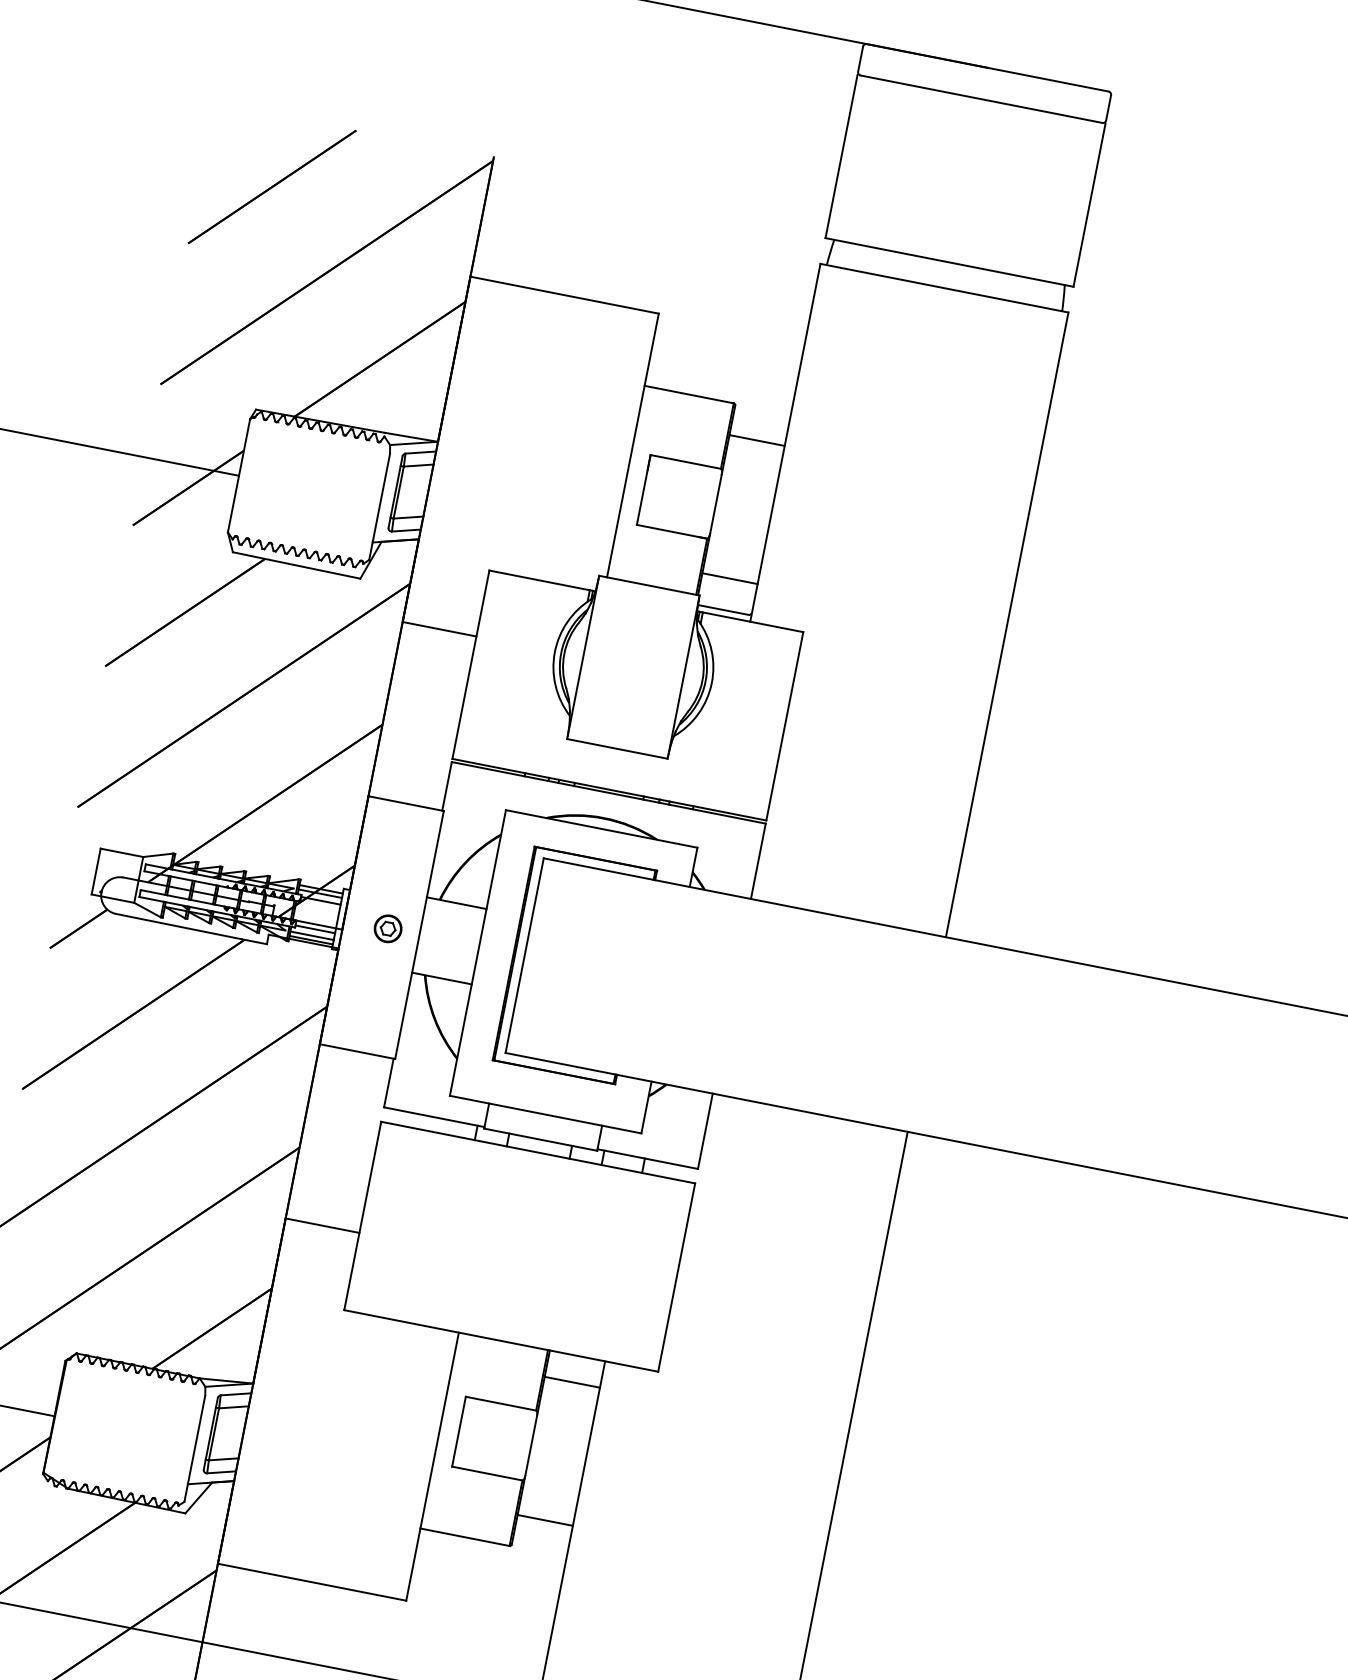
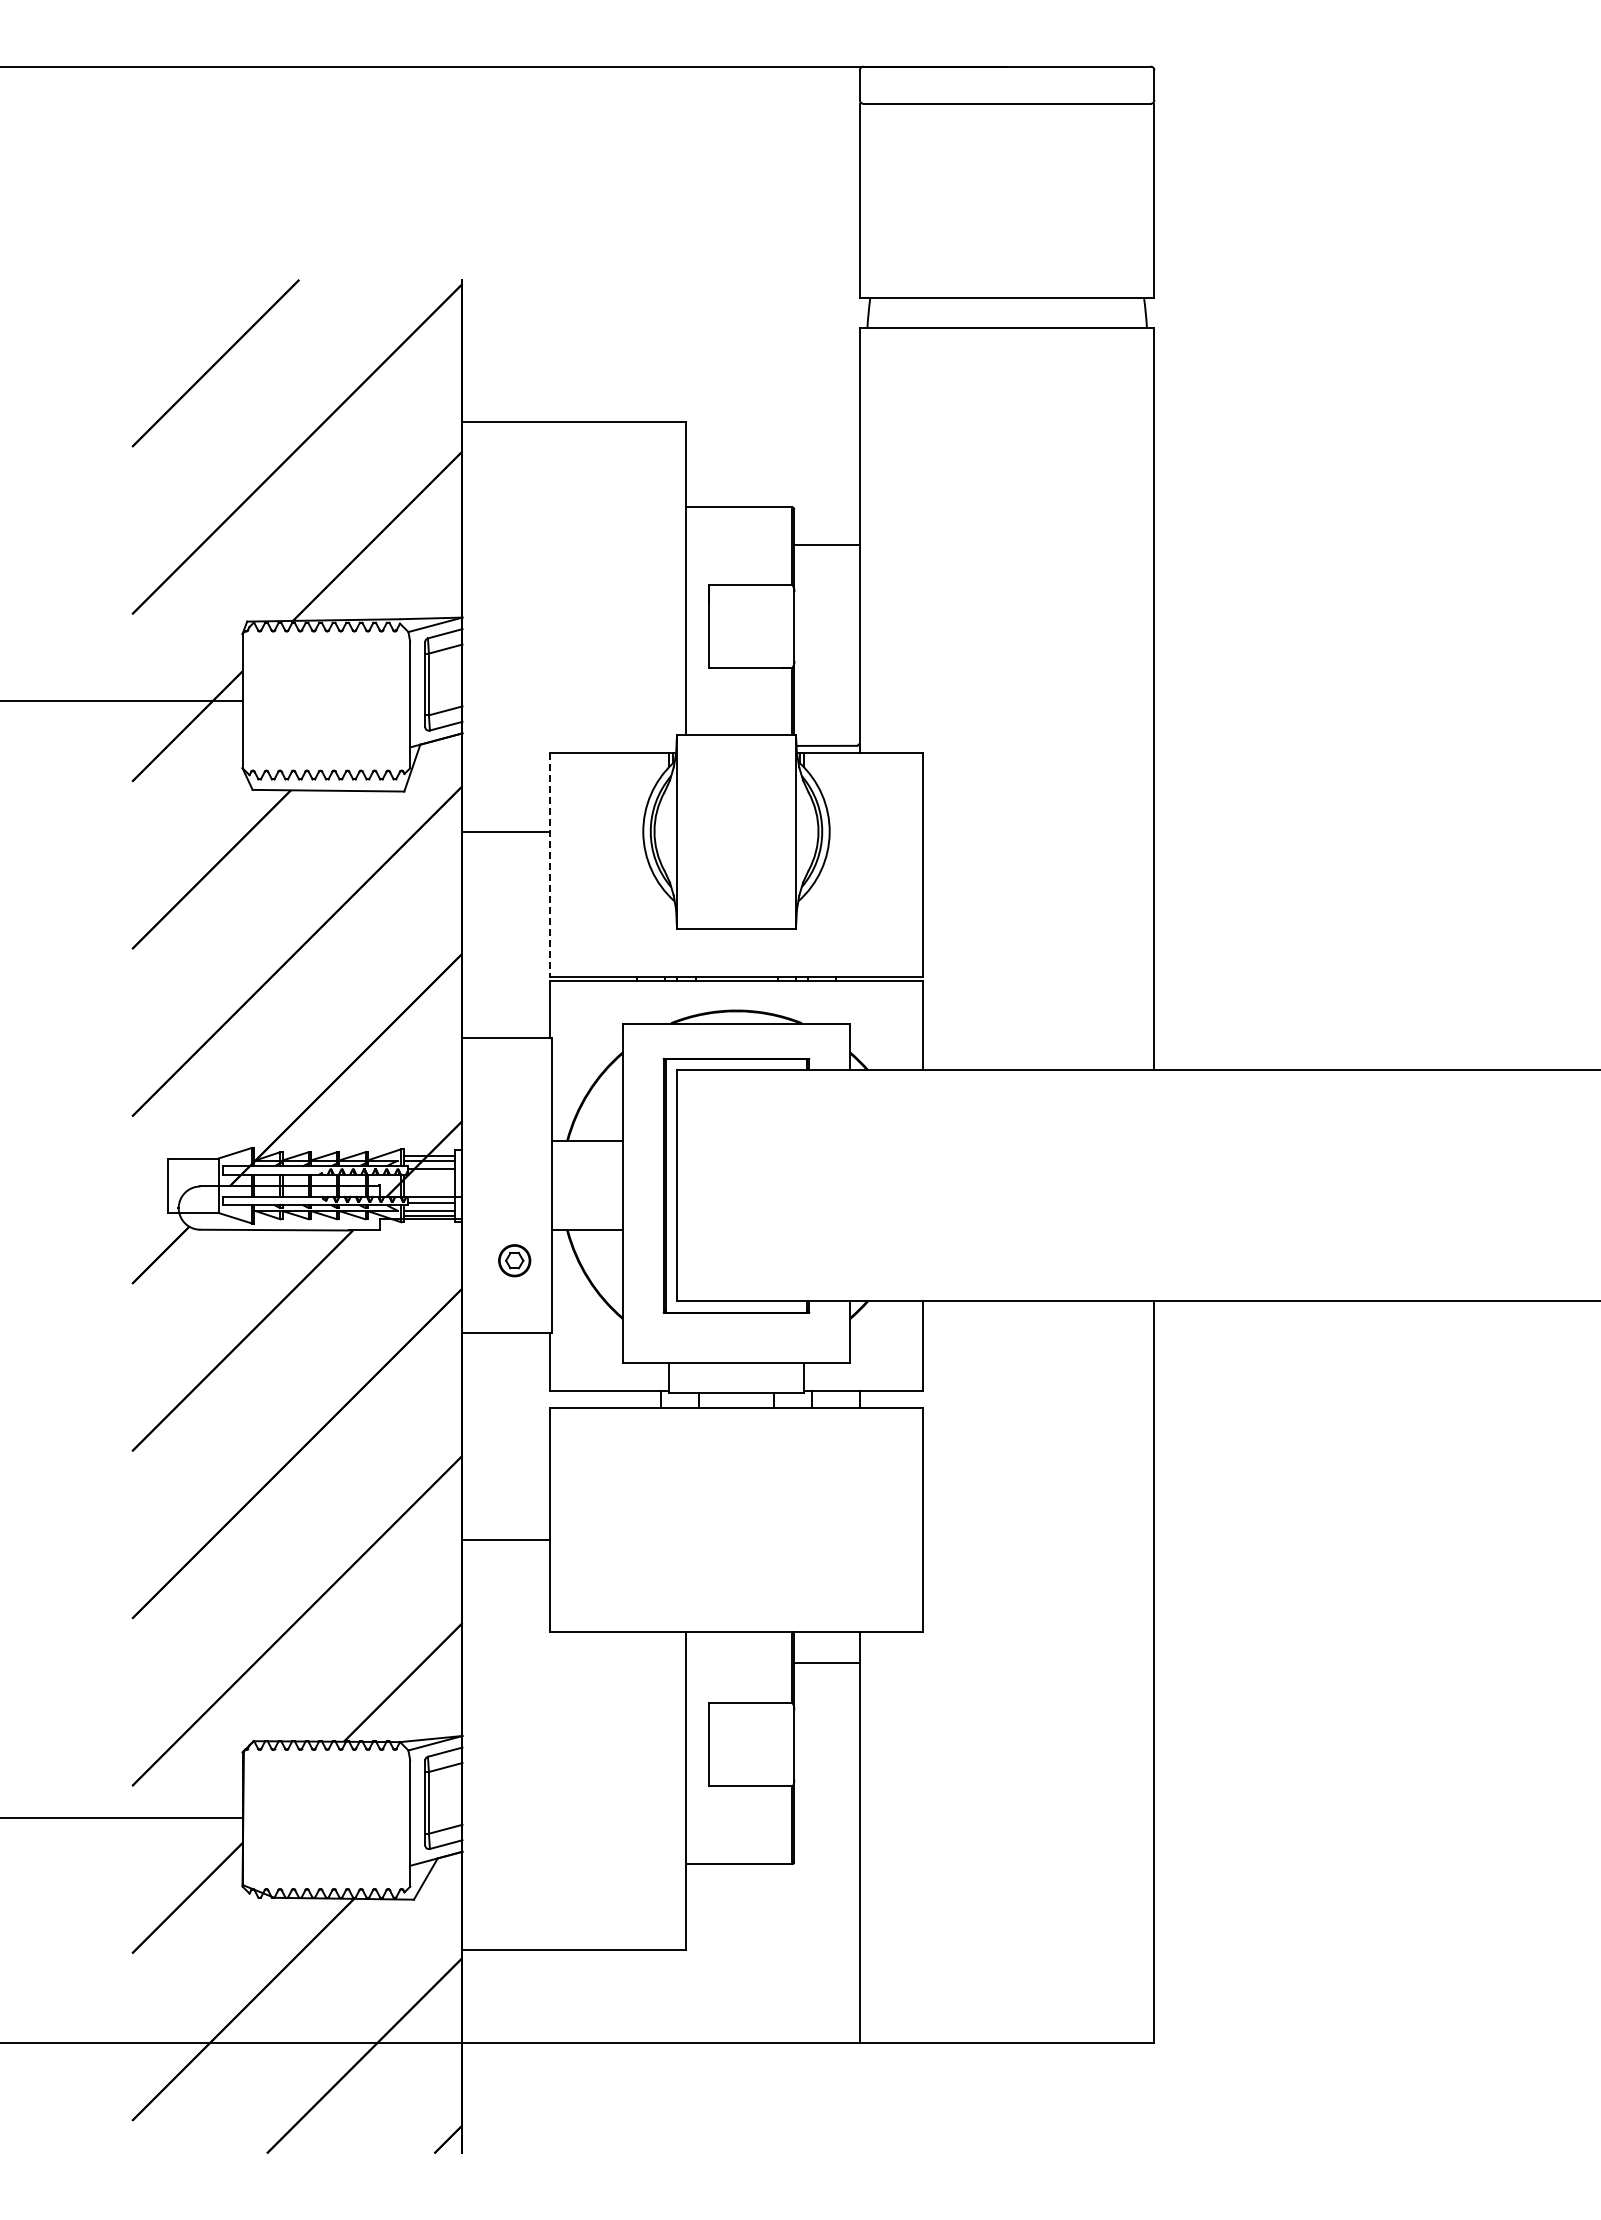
line: (729, 578) -> (826, 708), removed
line: (471, 665) -> (550, 865), solid -> dashed
part: (388, 928) -> (514, 1260), moved
line: (544, 1519) -> (826, 1826), removed

